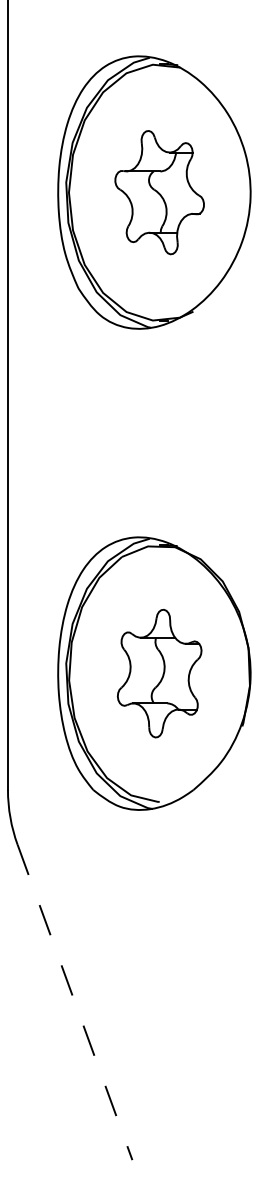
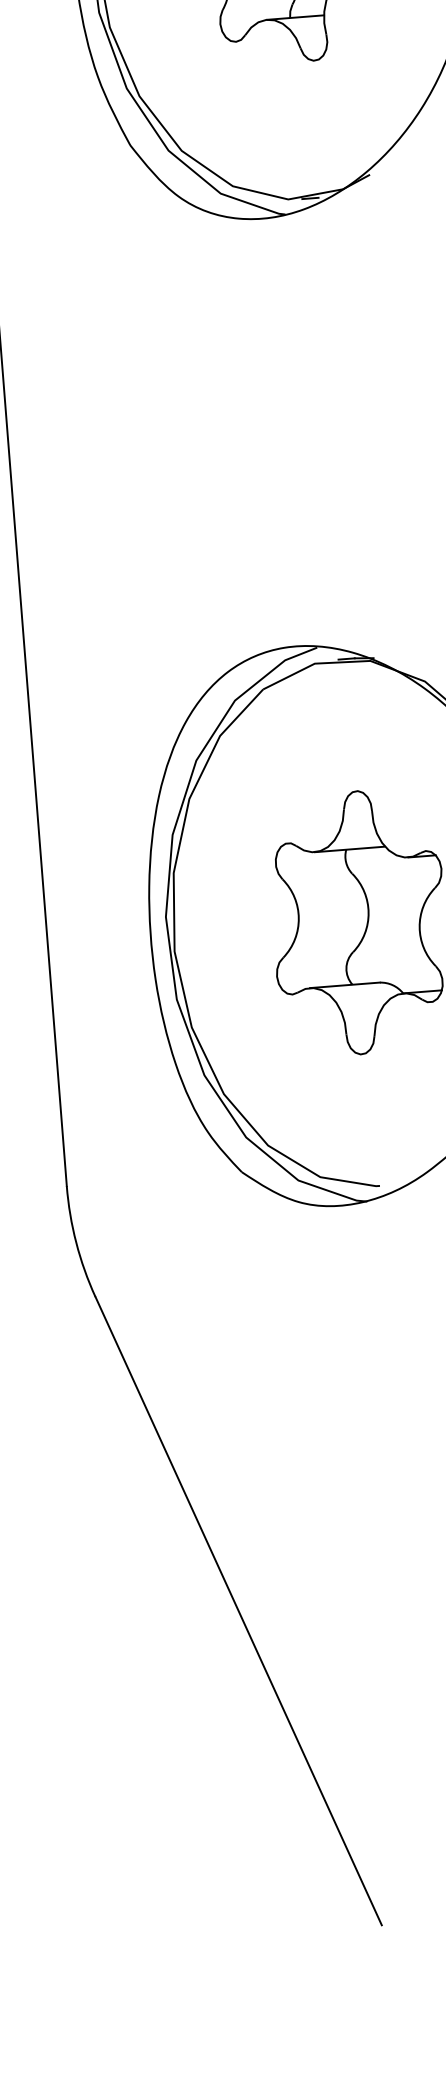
line: (75, 1002) -> (239, 1611), dashed -> solid

